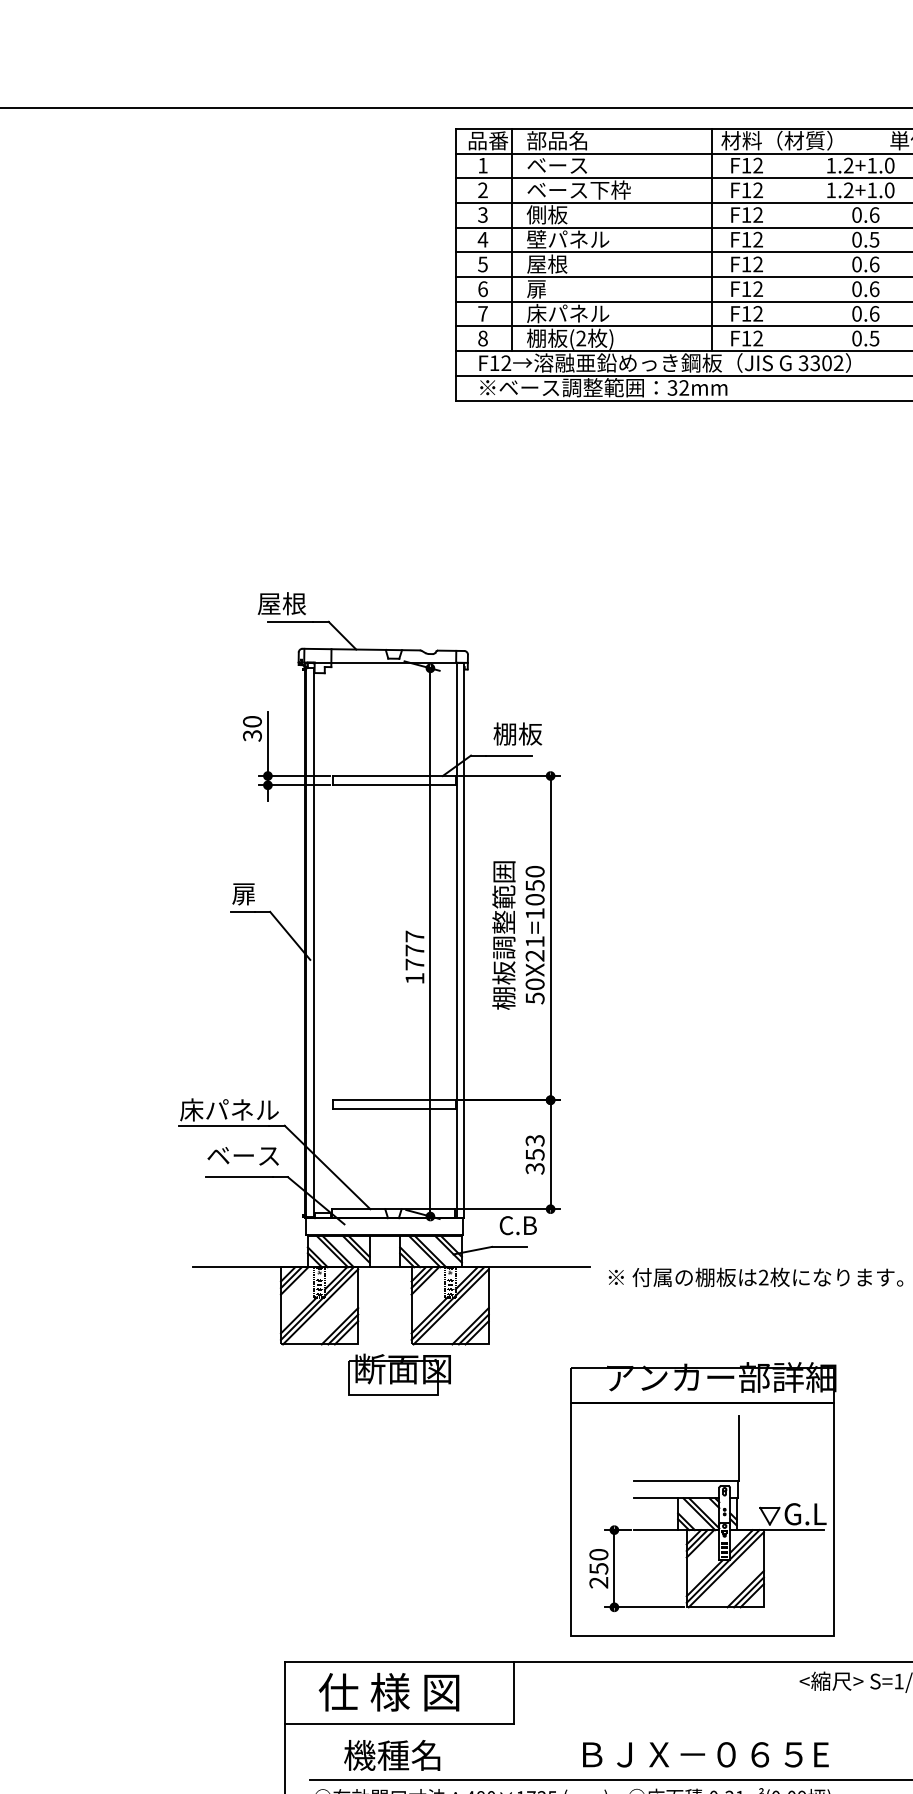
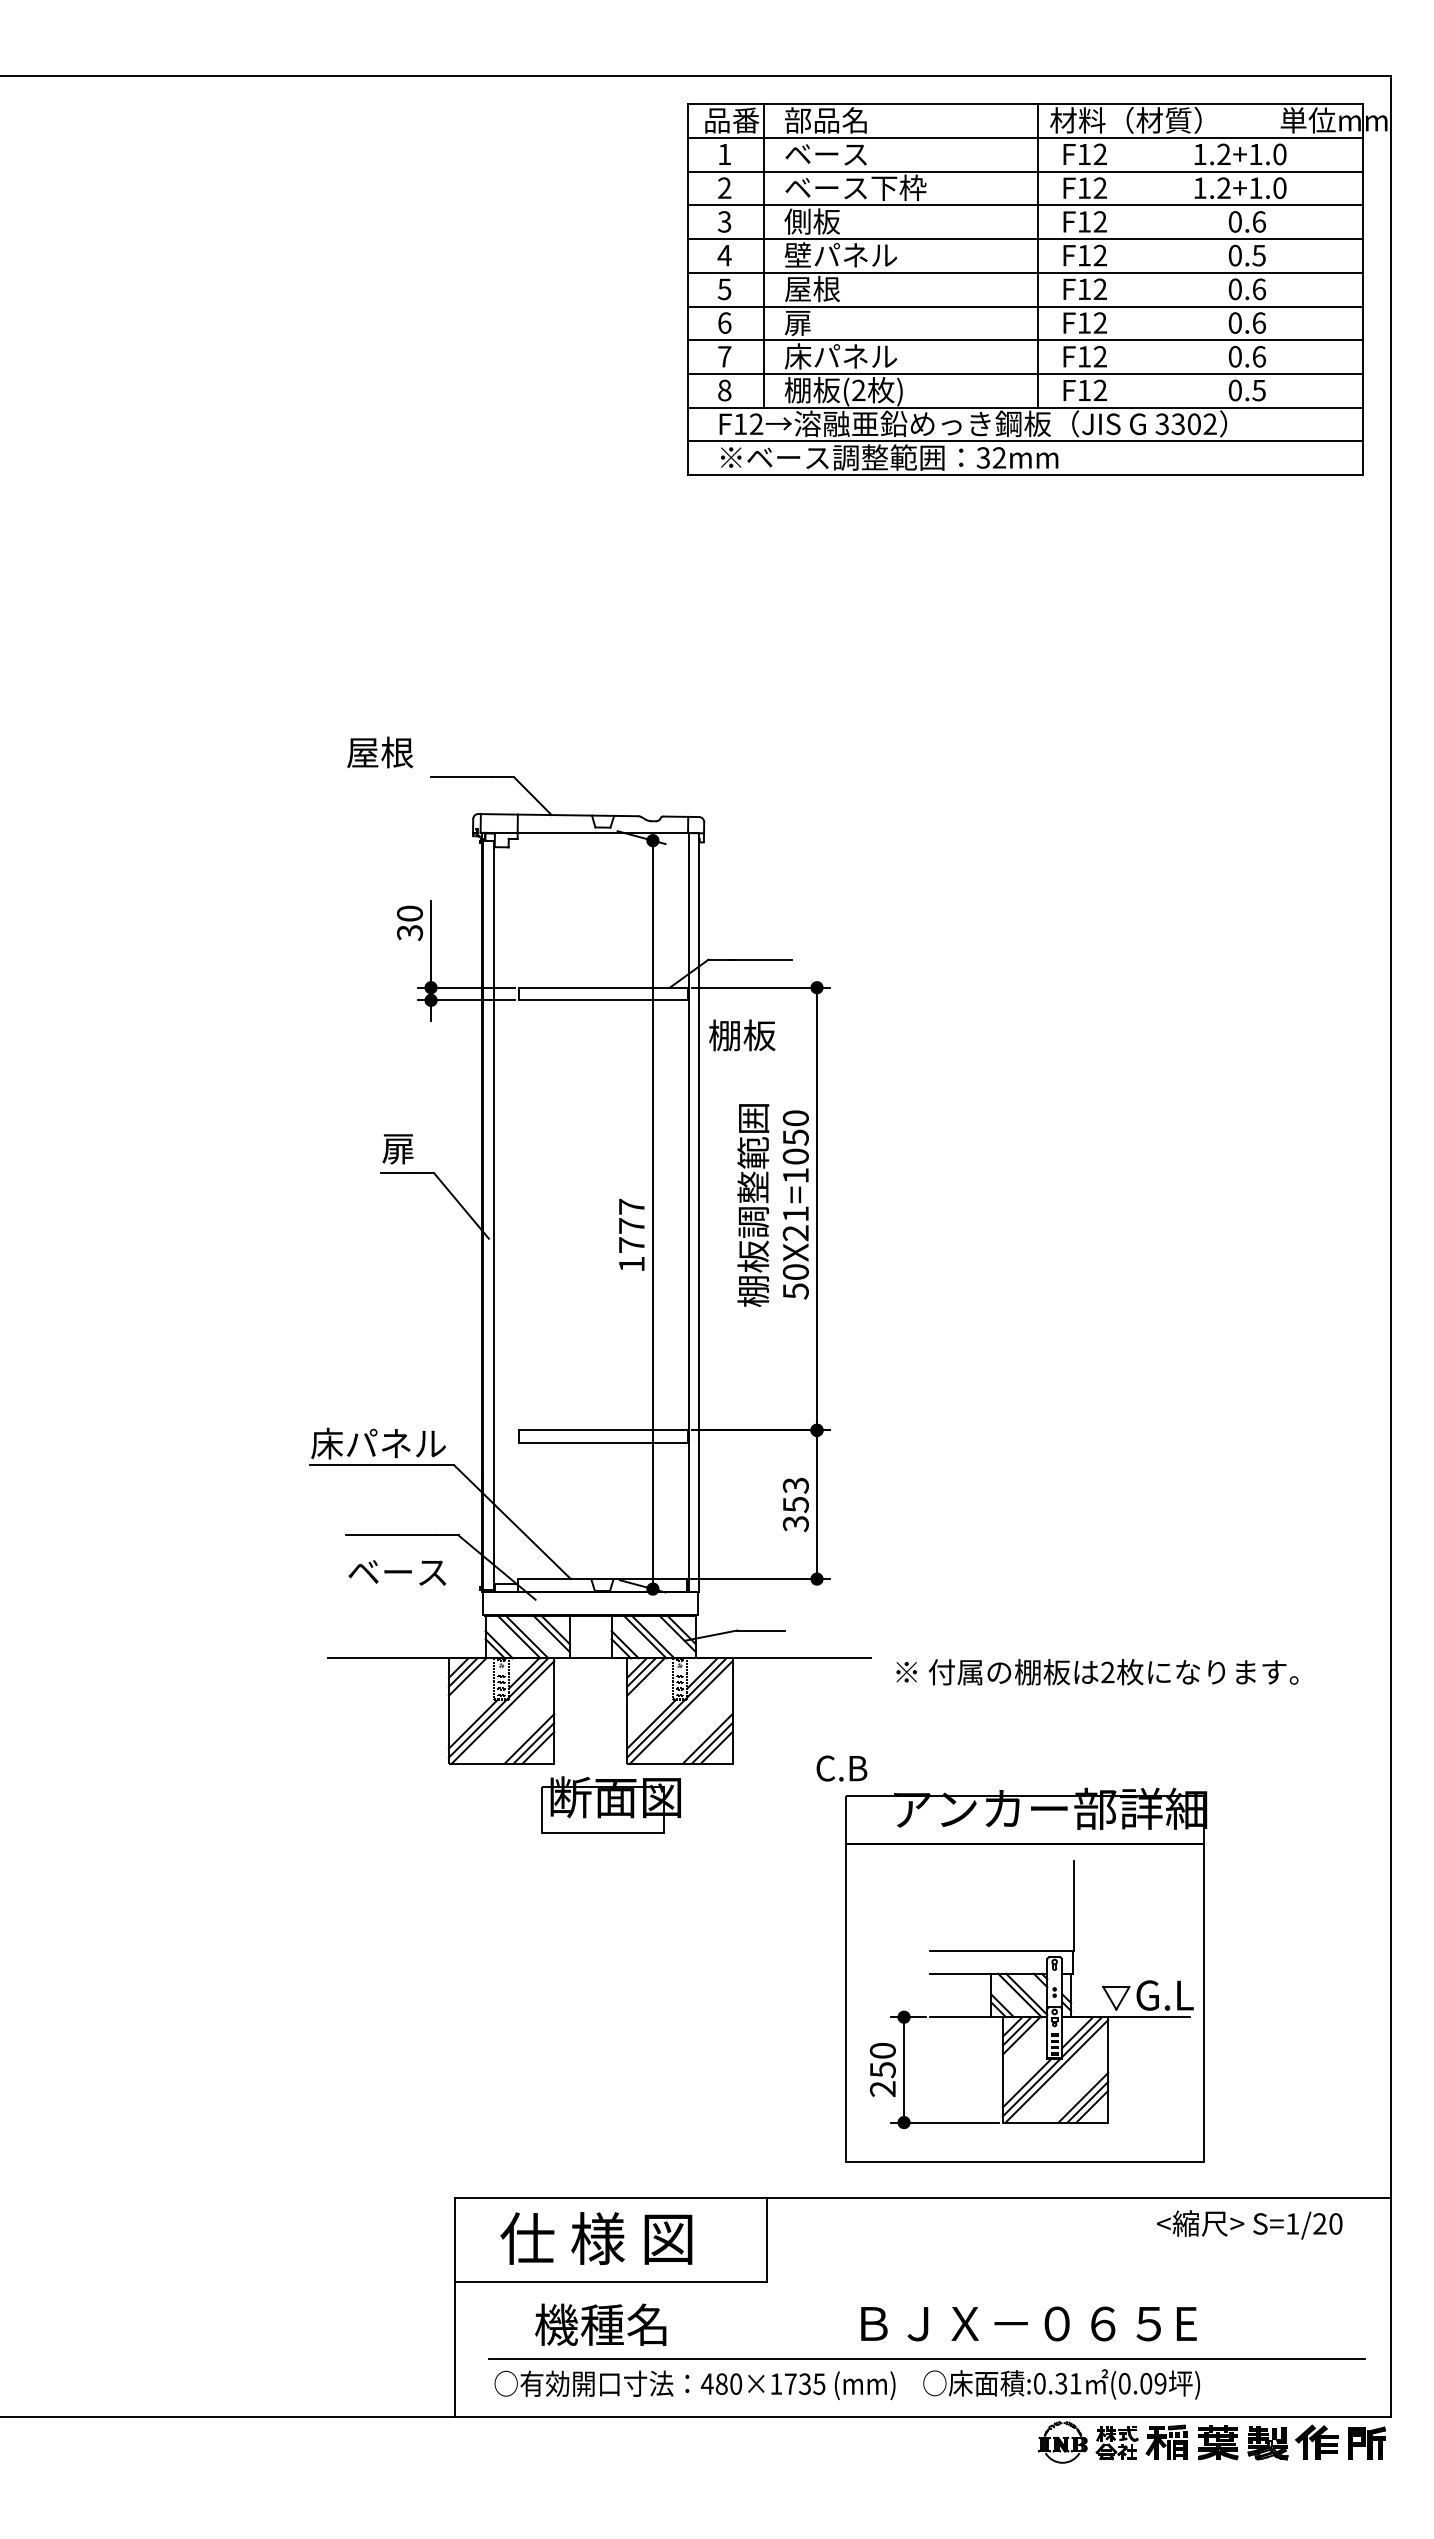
text: (282, 603) -> (380, 752), moved
text: (518, 734) -> (742, 1035), moved
text: (243, 1156) -> (397, 1572), moved
text: (518, 1225) -> (841, 1768), moved

